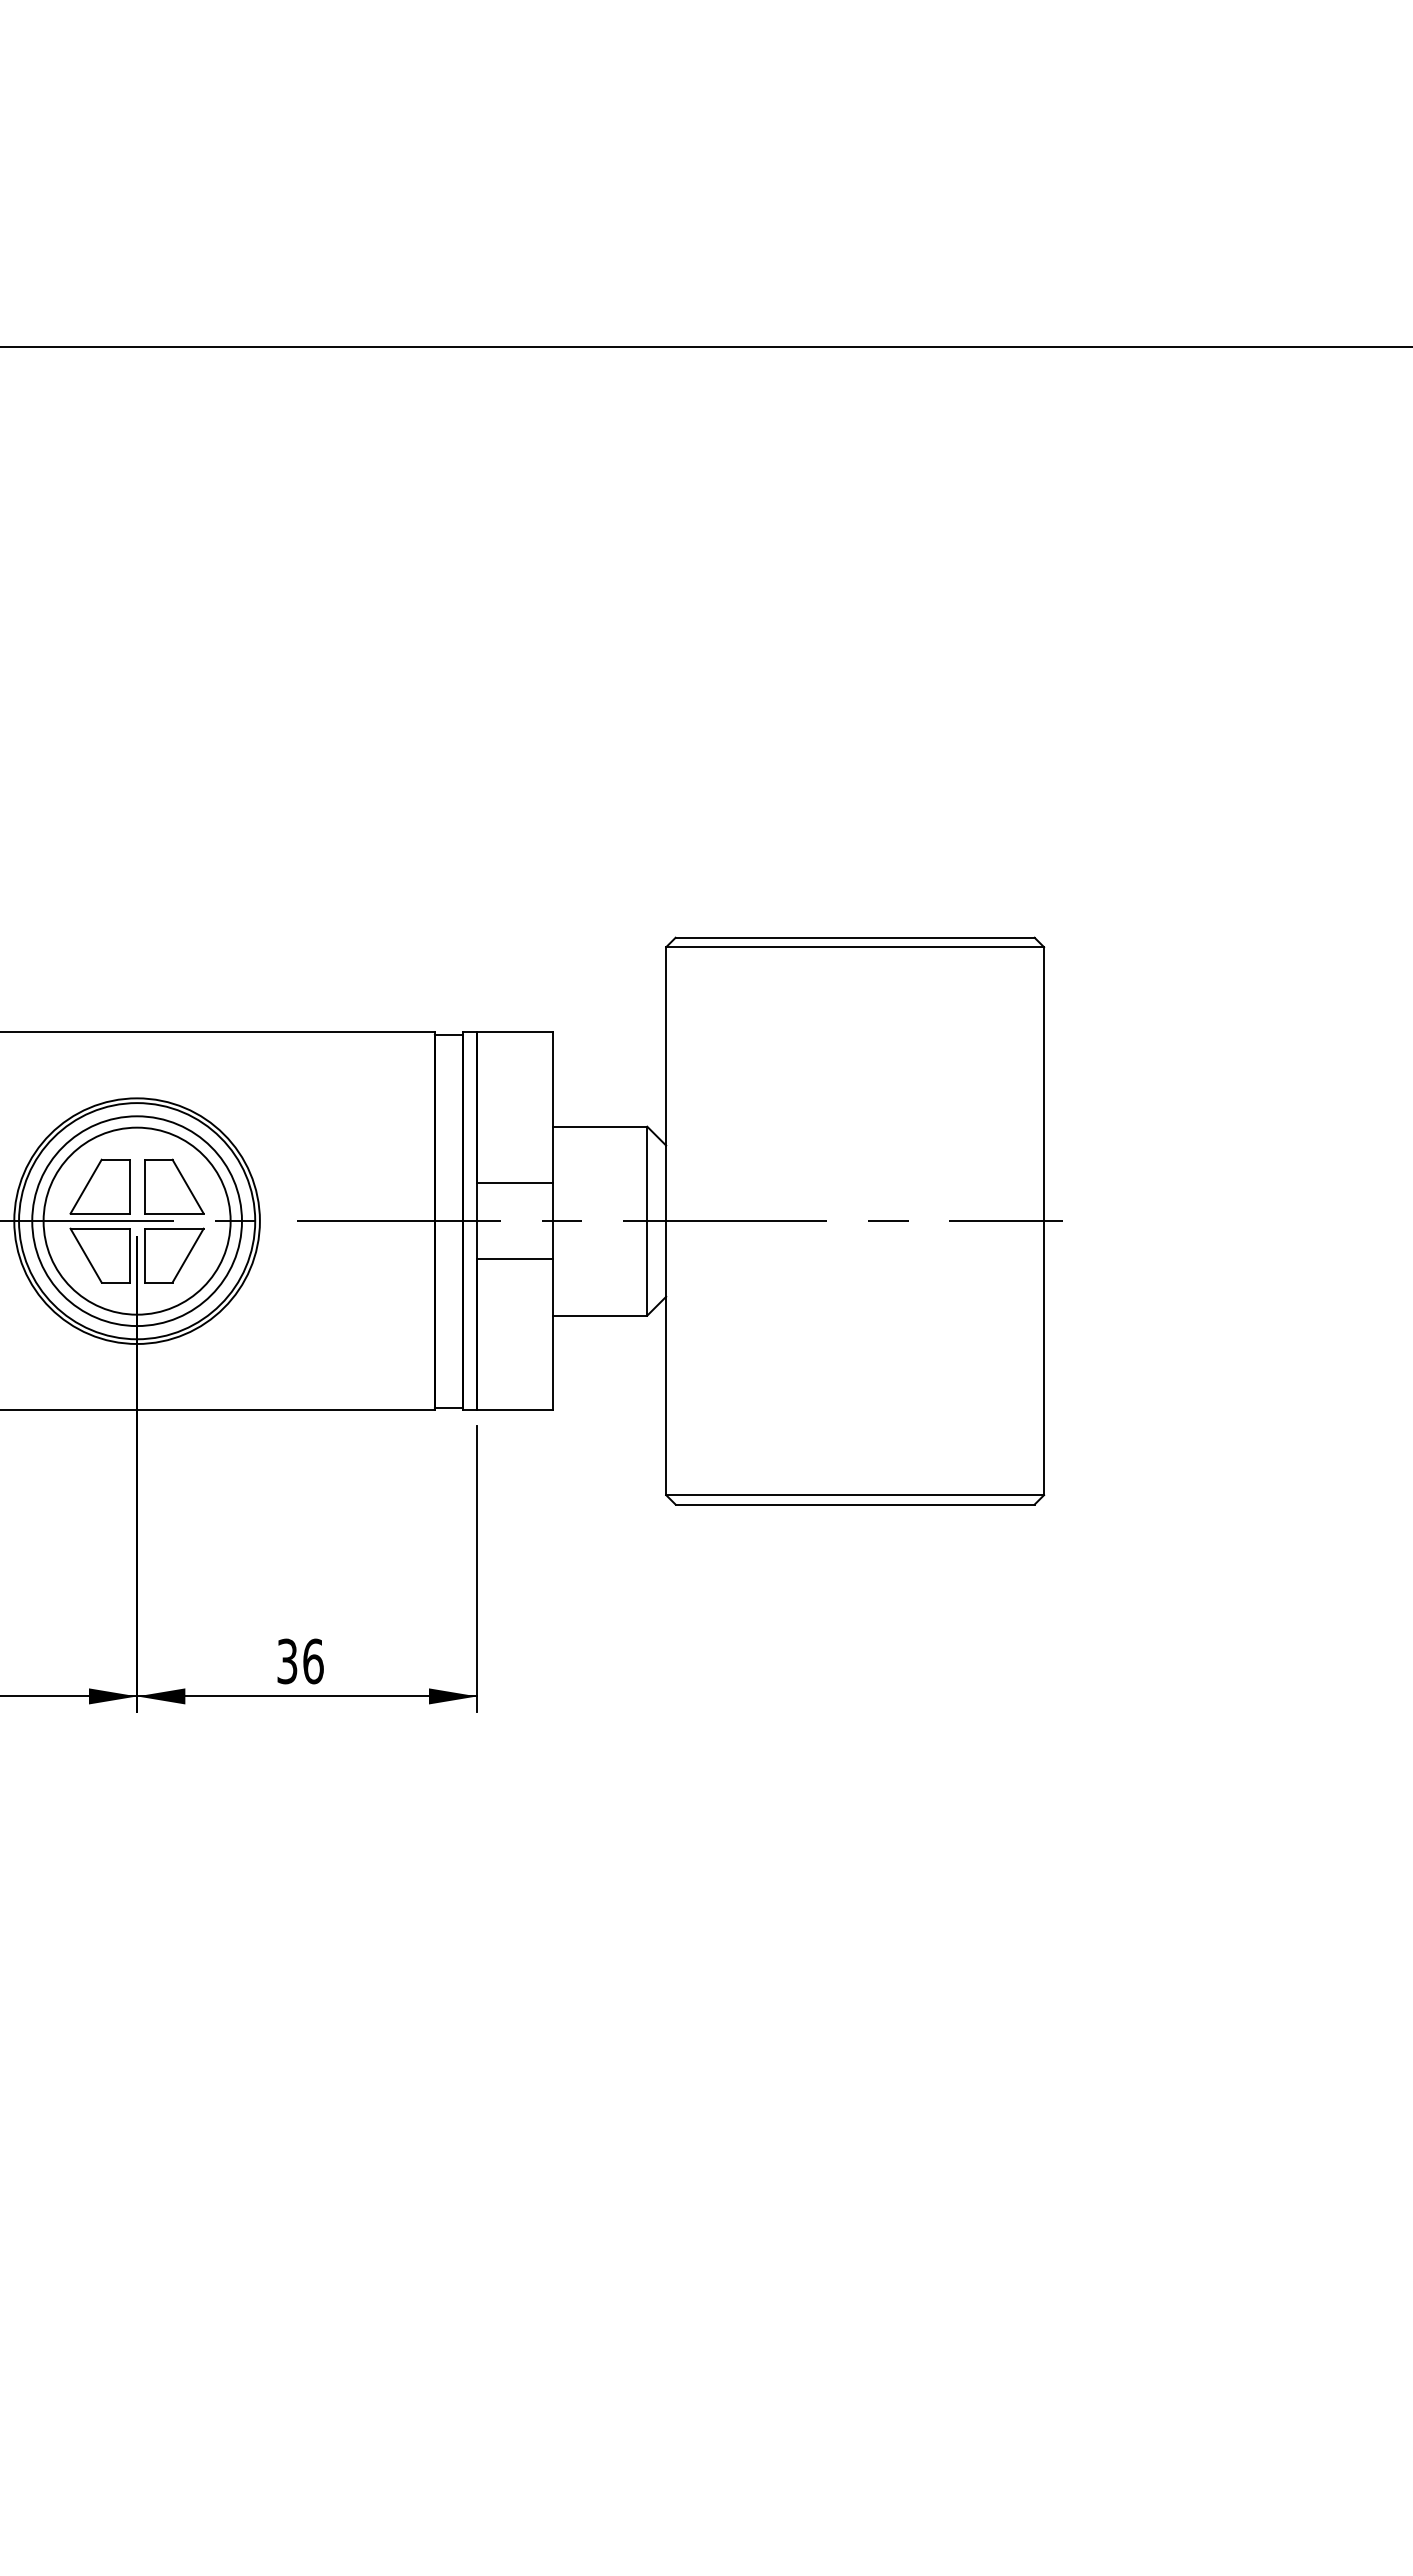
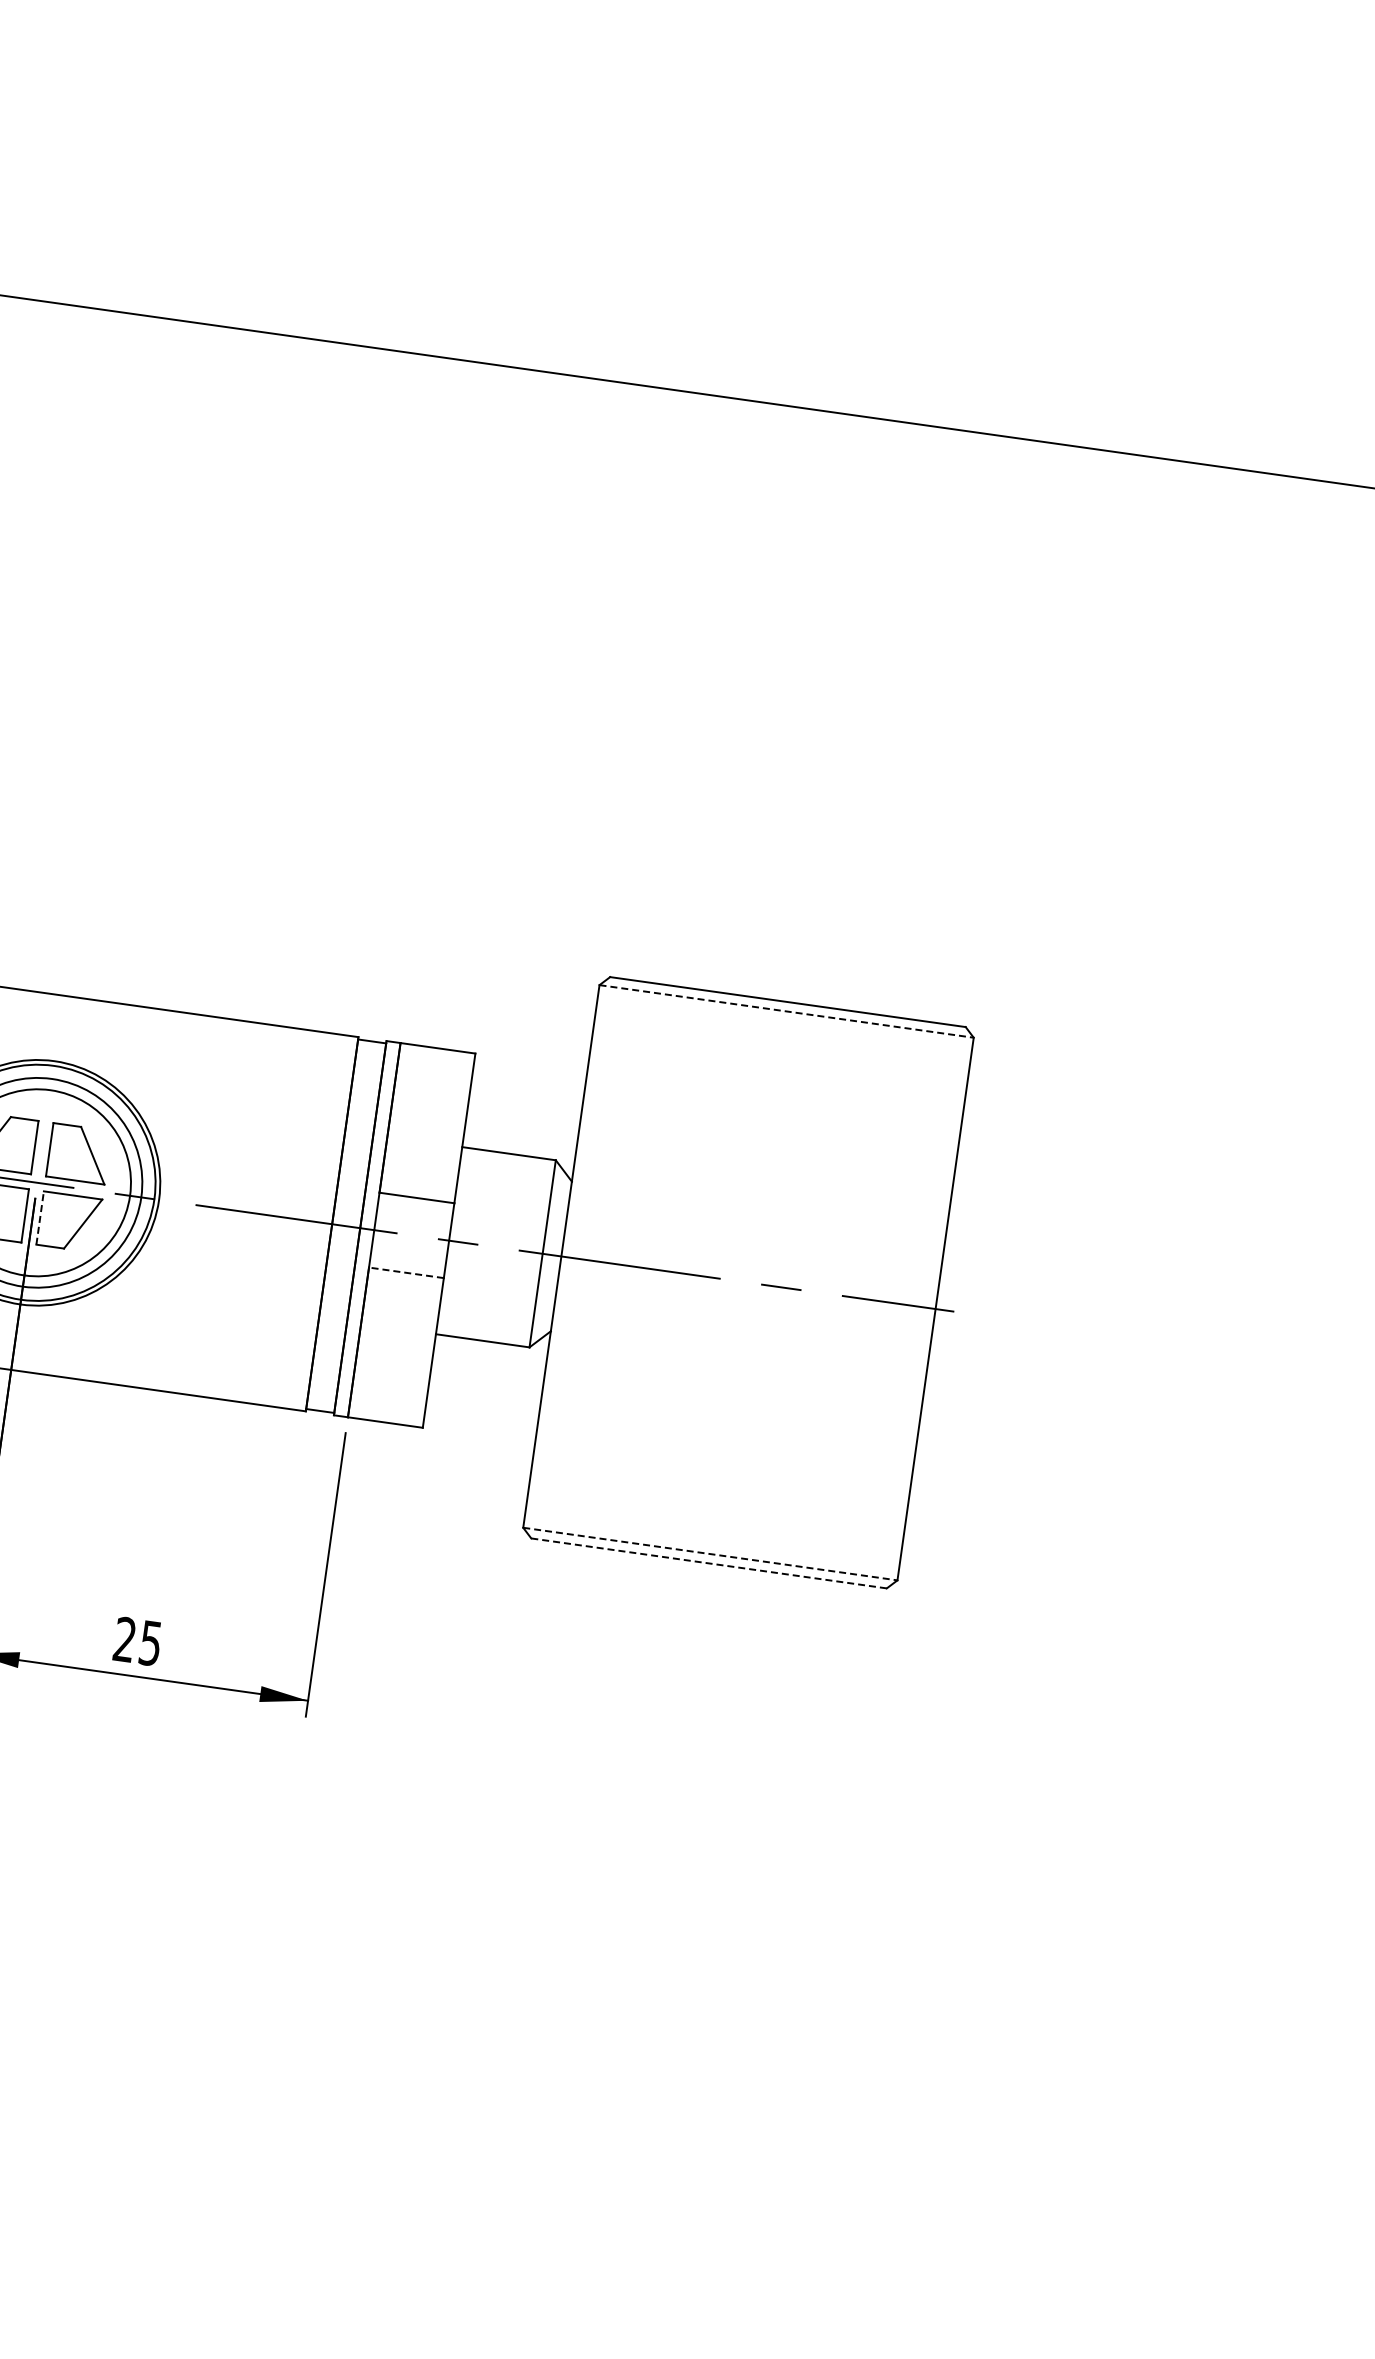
line: (855, 947) -> (786, 1011), solid -> dashed
line: (144, 1255) -> (40, 1217), solid -> dashed
line: (515, 1258) -> (406, 1272), solid -> dashed
line: (855, 1495) -> (710, 1554), solid -> dashed
line: (855, 1504) -> (709, 1563), solid -> dashed
text: (300, 1661) -> (137, 1641), 36 -> 25

